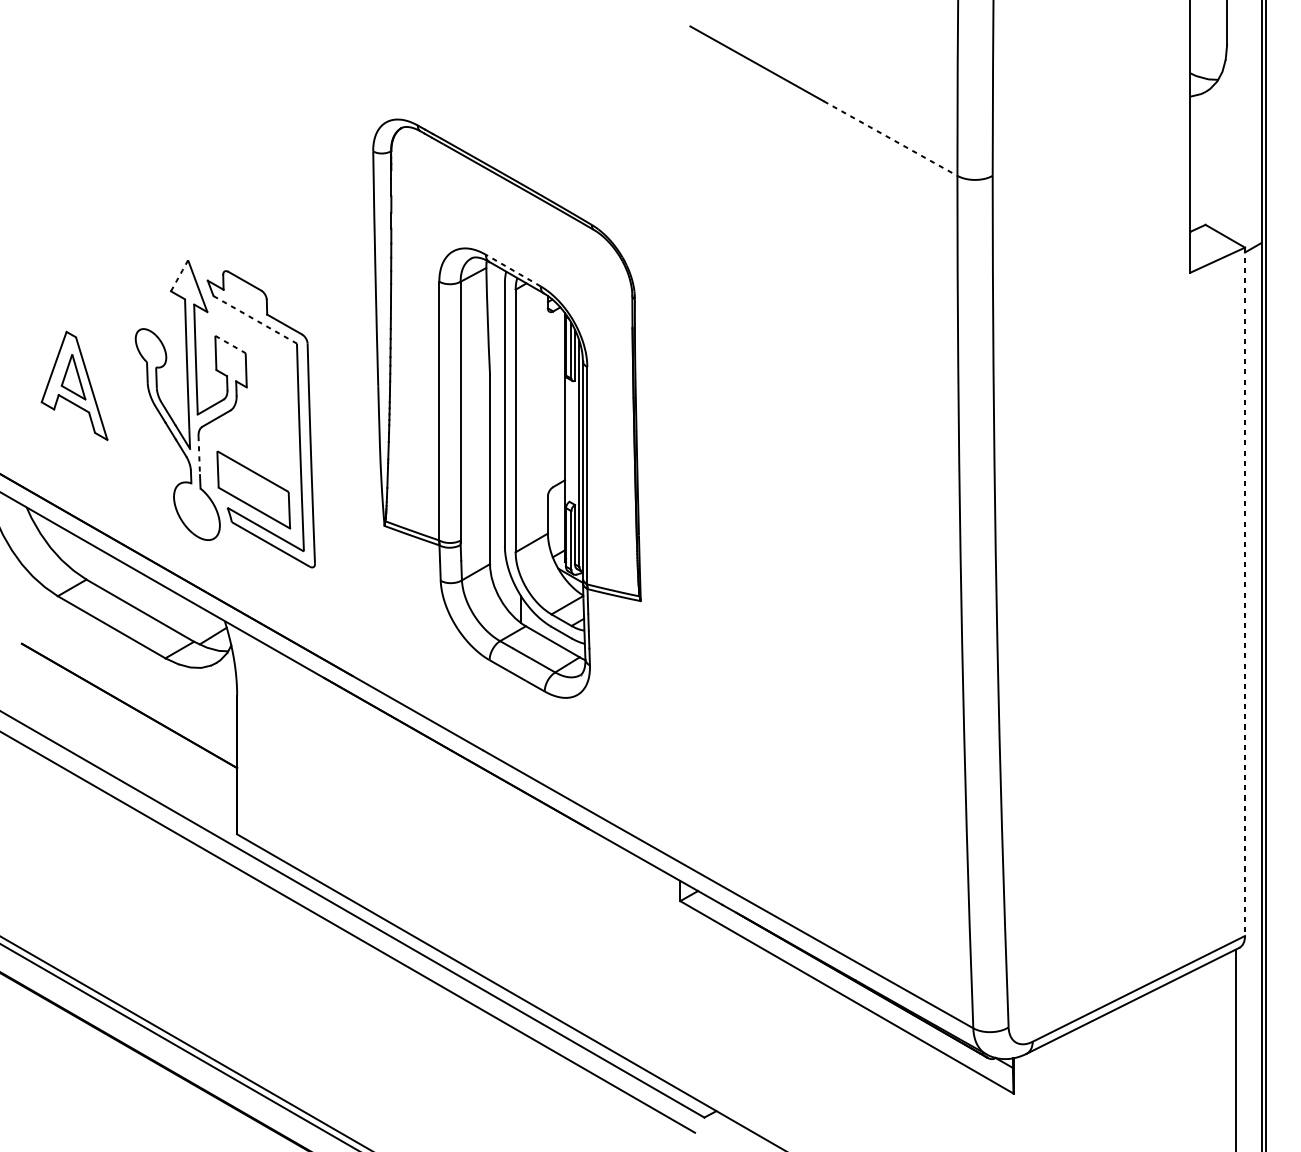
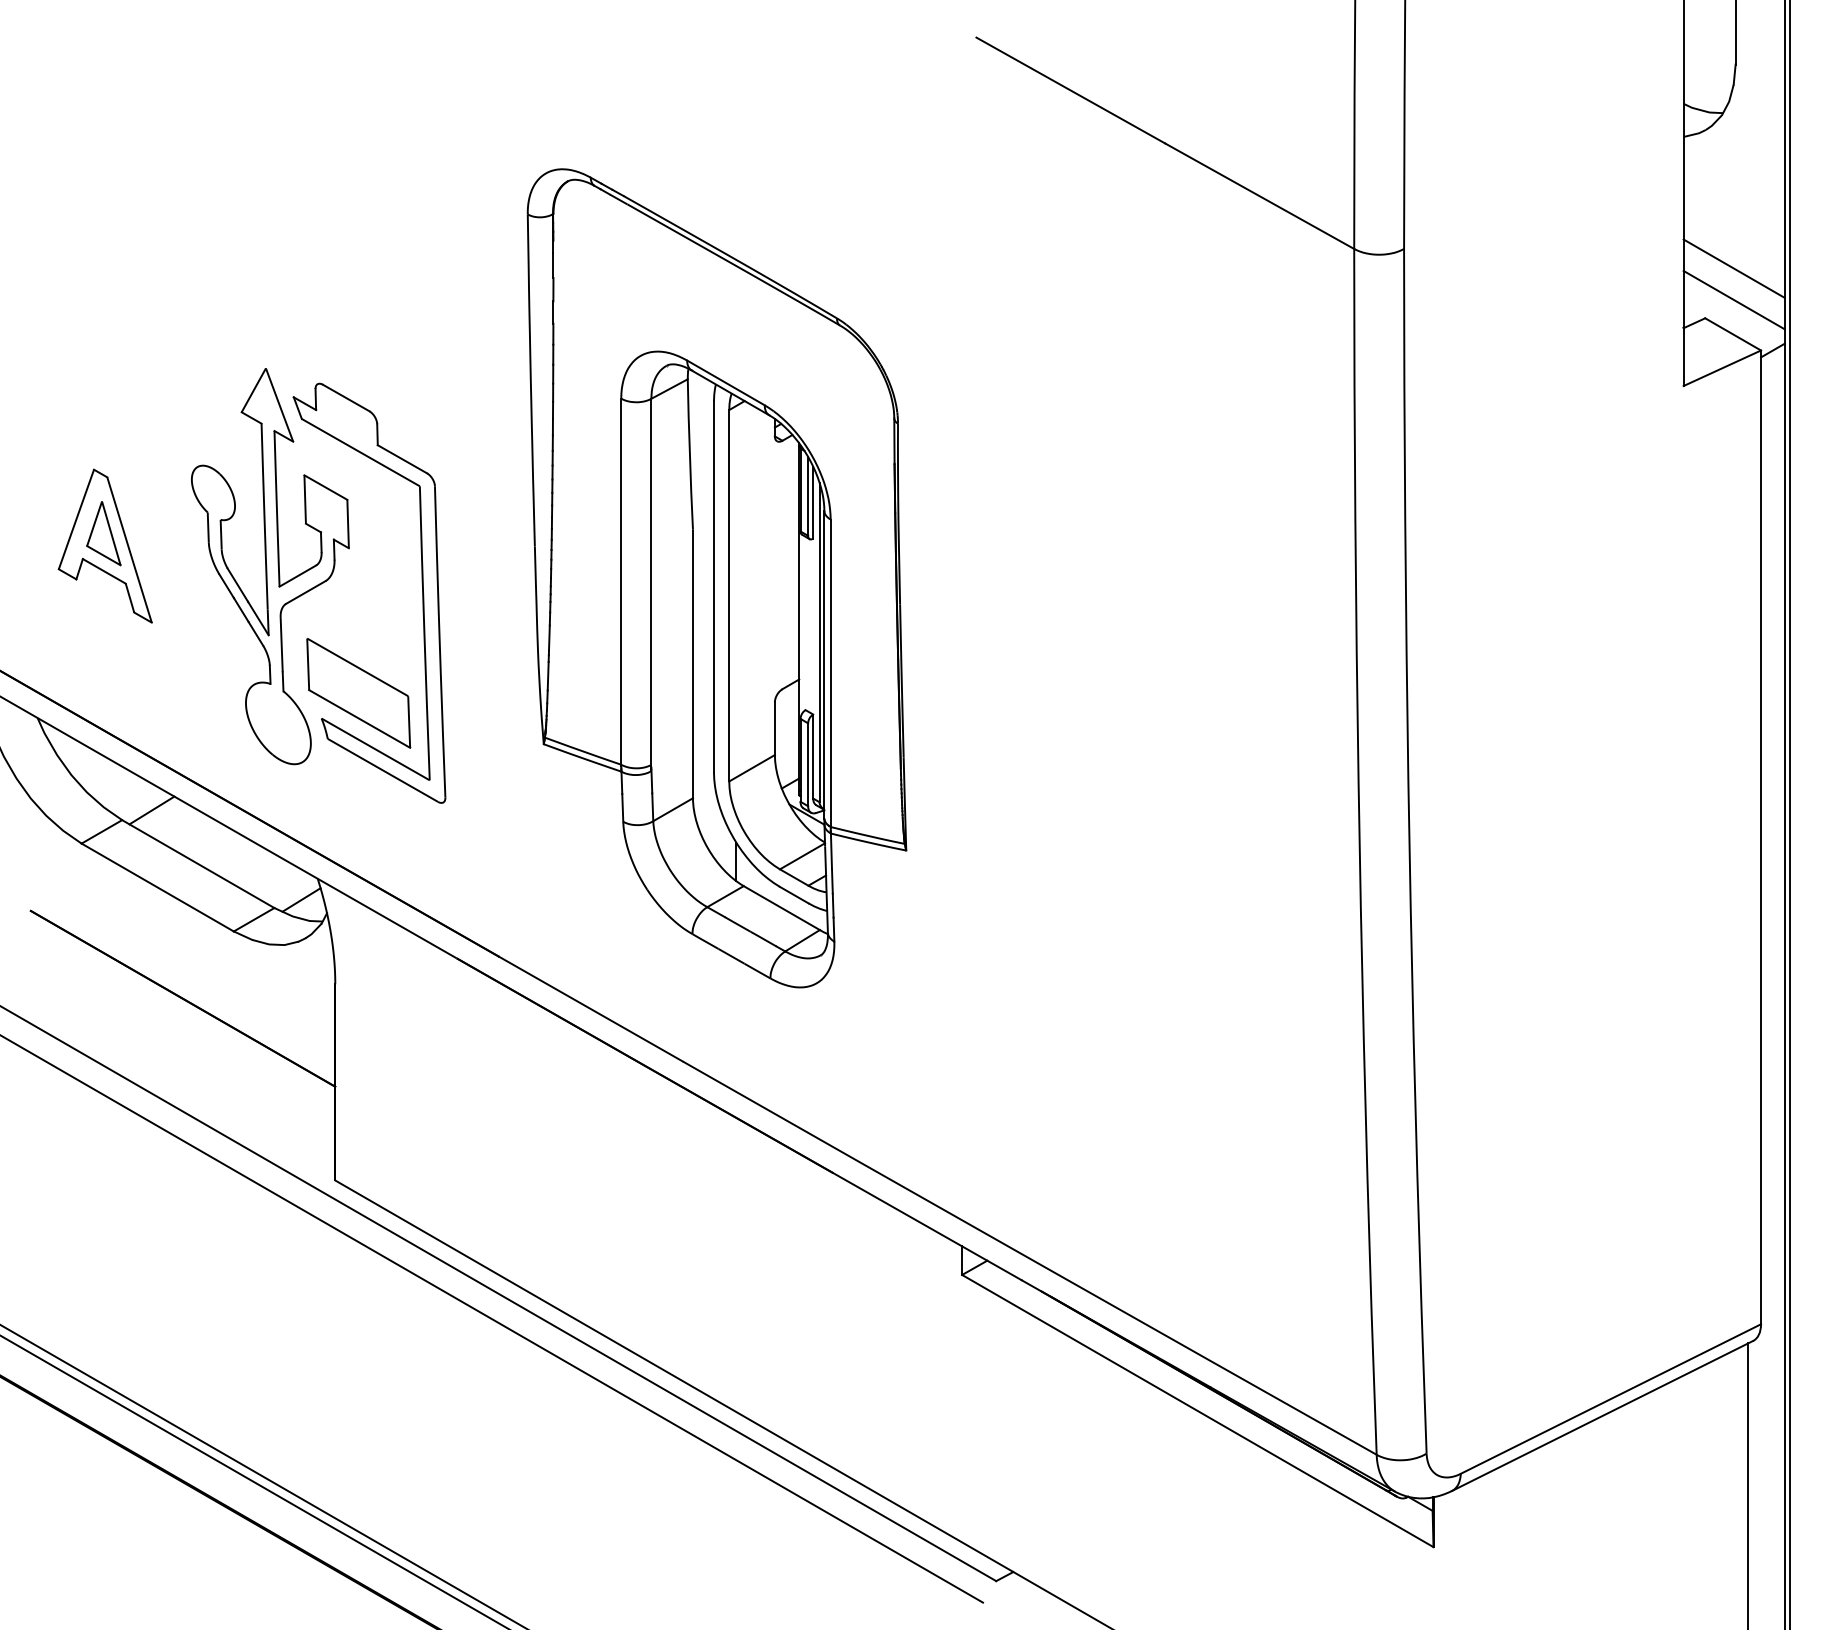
line: (891, 138) -> (1260, 196), dashed -> solid
line: (1225, 189) -> (1733, 268), added
line: (1225, 211) -> (1733, 299), added
line: (513, 270) -> (725, 382), dashed -> solid
line: (180, 275) -> (254, 389), dashed -> solid
line: (254, 319) -> (360, 452), dashed -> solid
line: (230, 344) -> (325, 487), dashed -> solid
line: (199, 455) -> (281, 644), dashed -> solid
line: (107, 572) -> (151, 810), added
line: (1245, 591) -> (1761, 837), dashed -> solid

